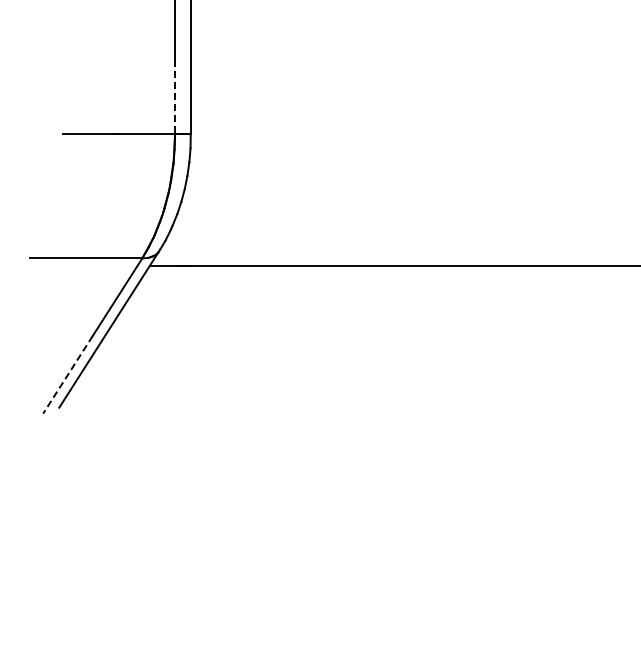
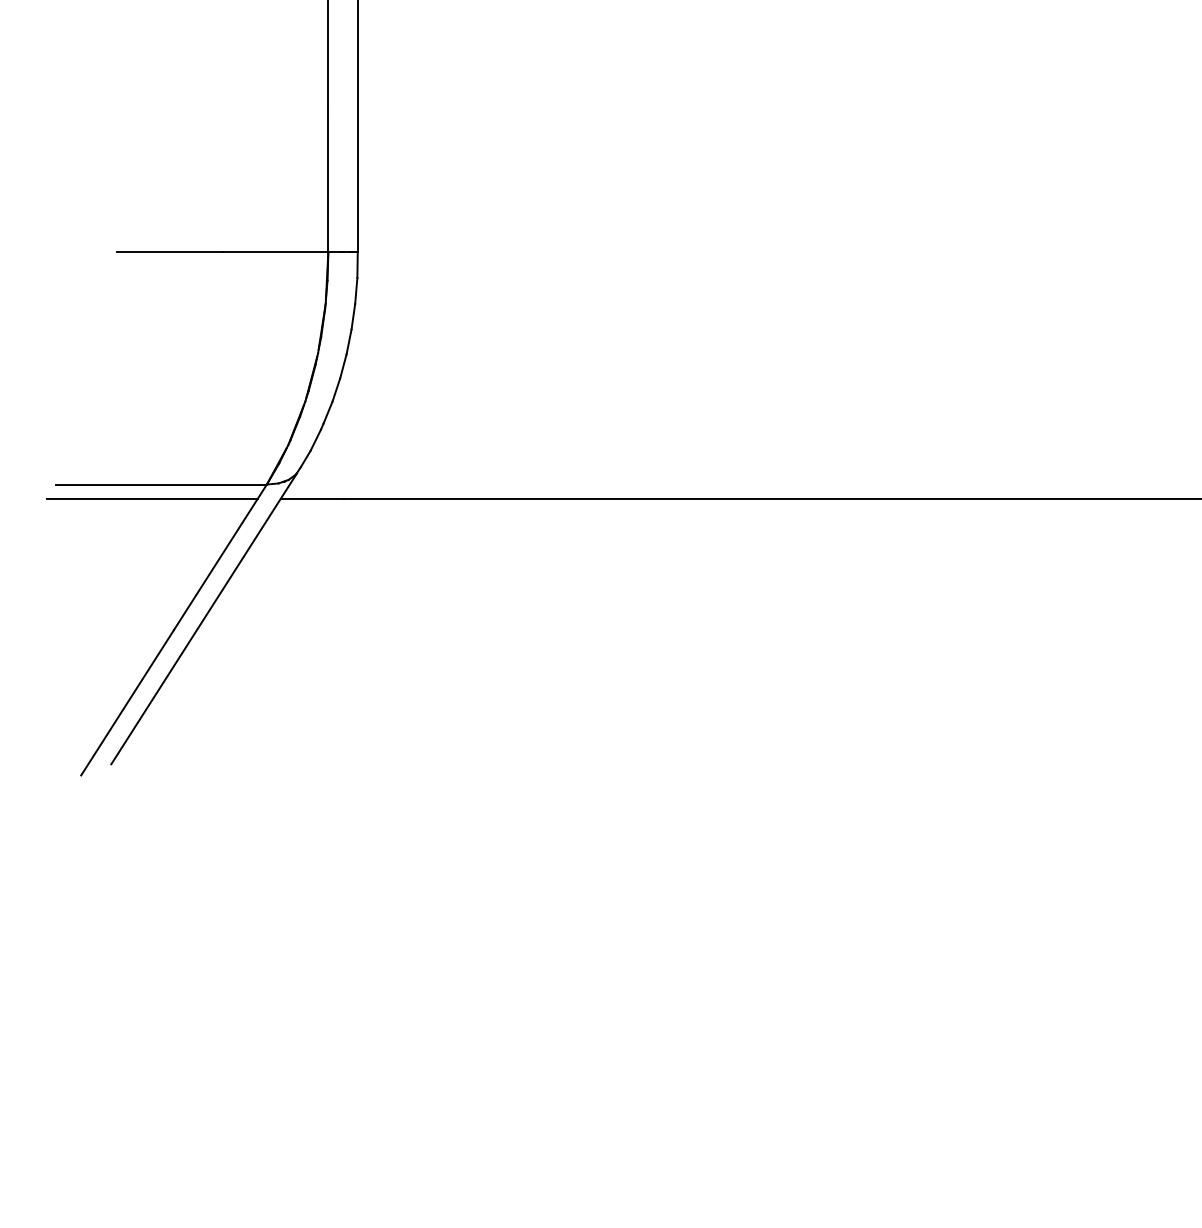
line: (175, 97) -> (329, 182), dashed -> solid
line: (80, 266) -> (151, 499), added
line: (67, 375) -> (126, 703), dashed -> solid

